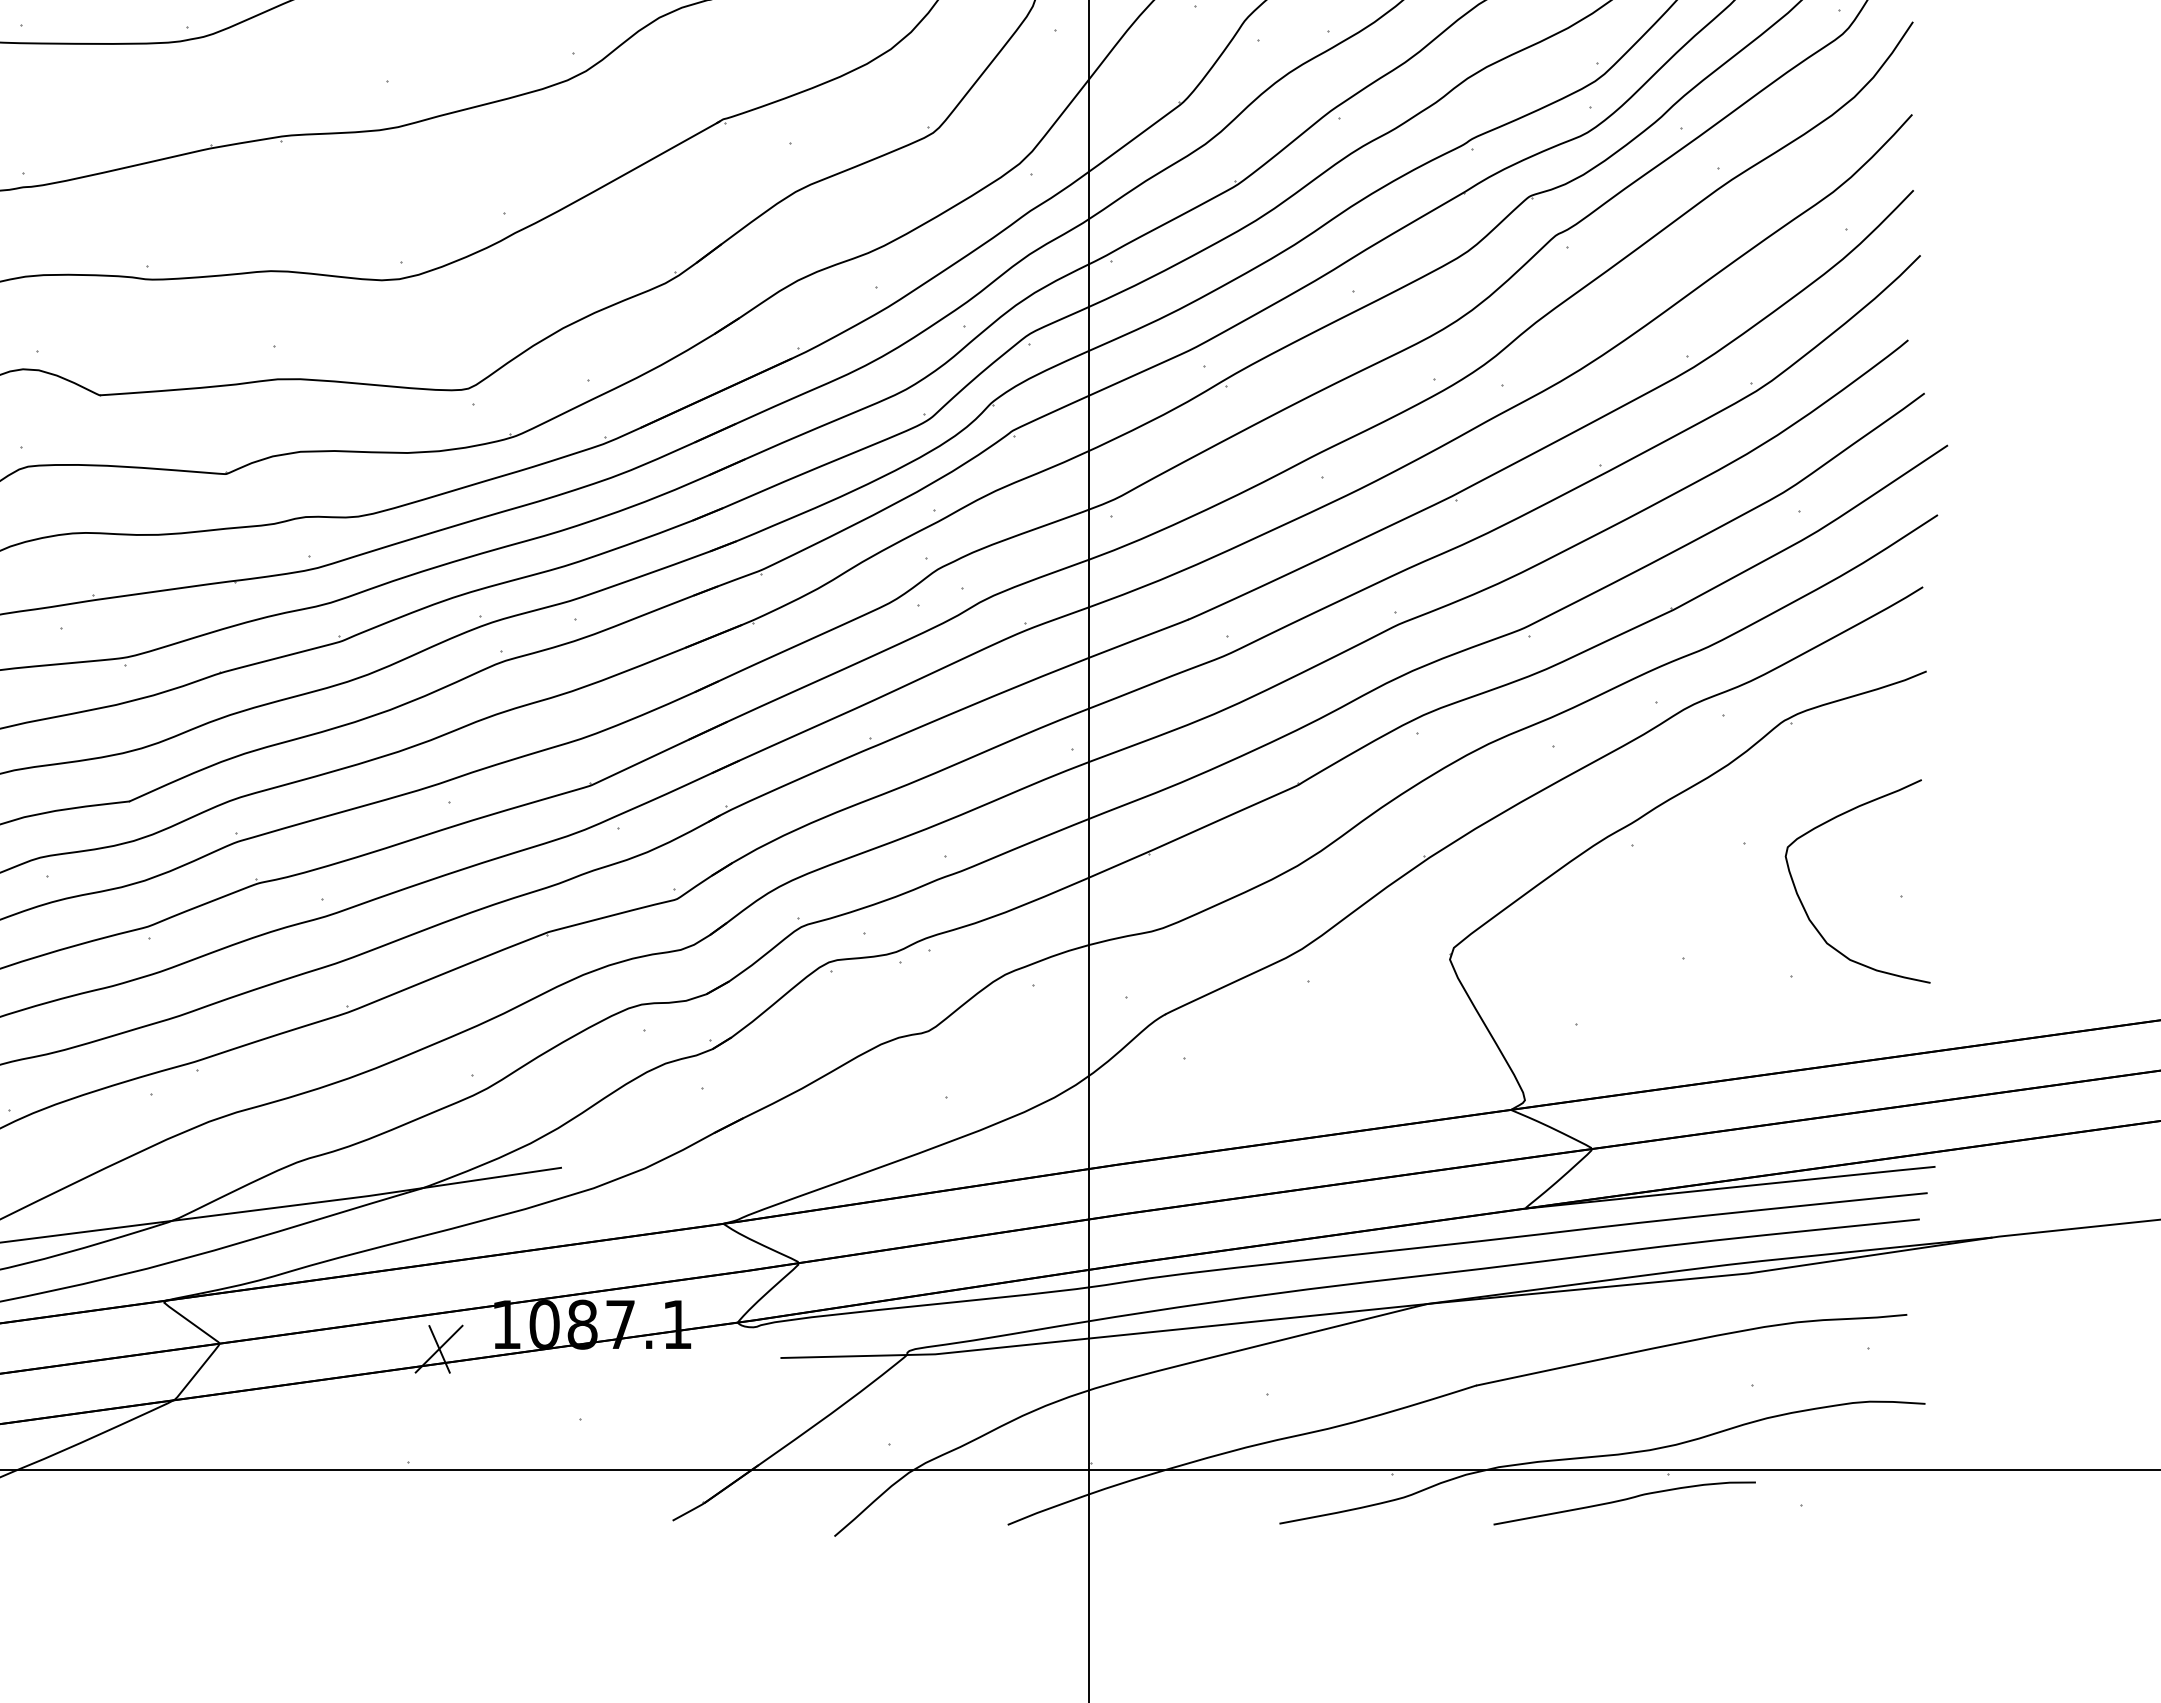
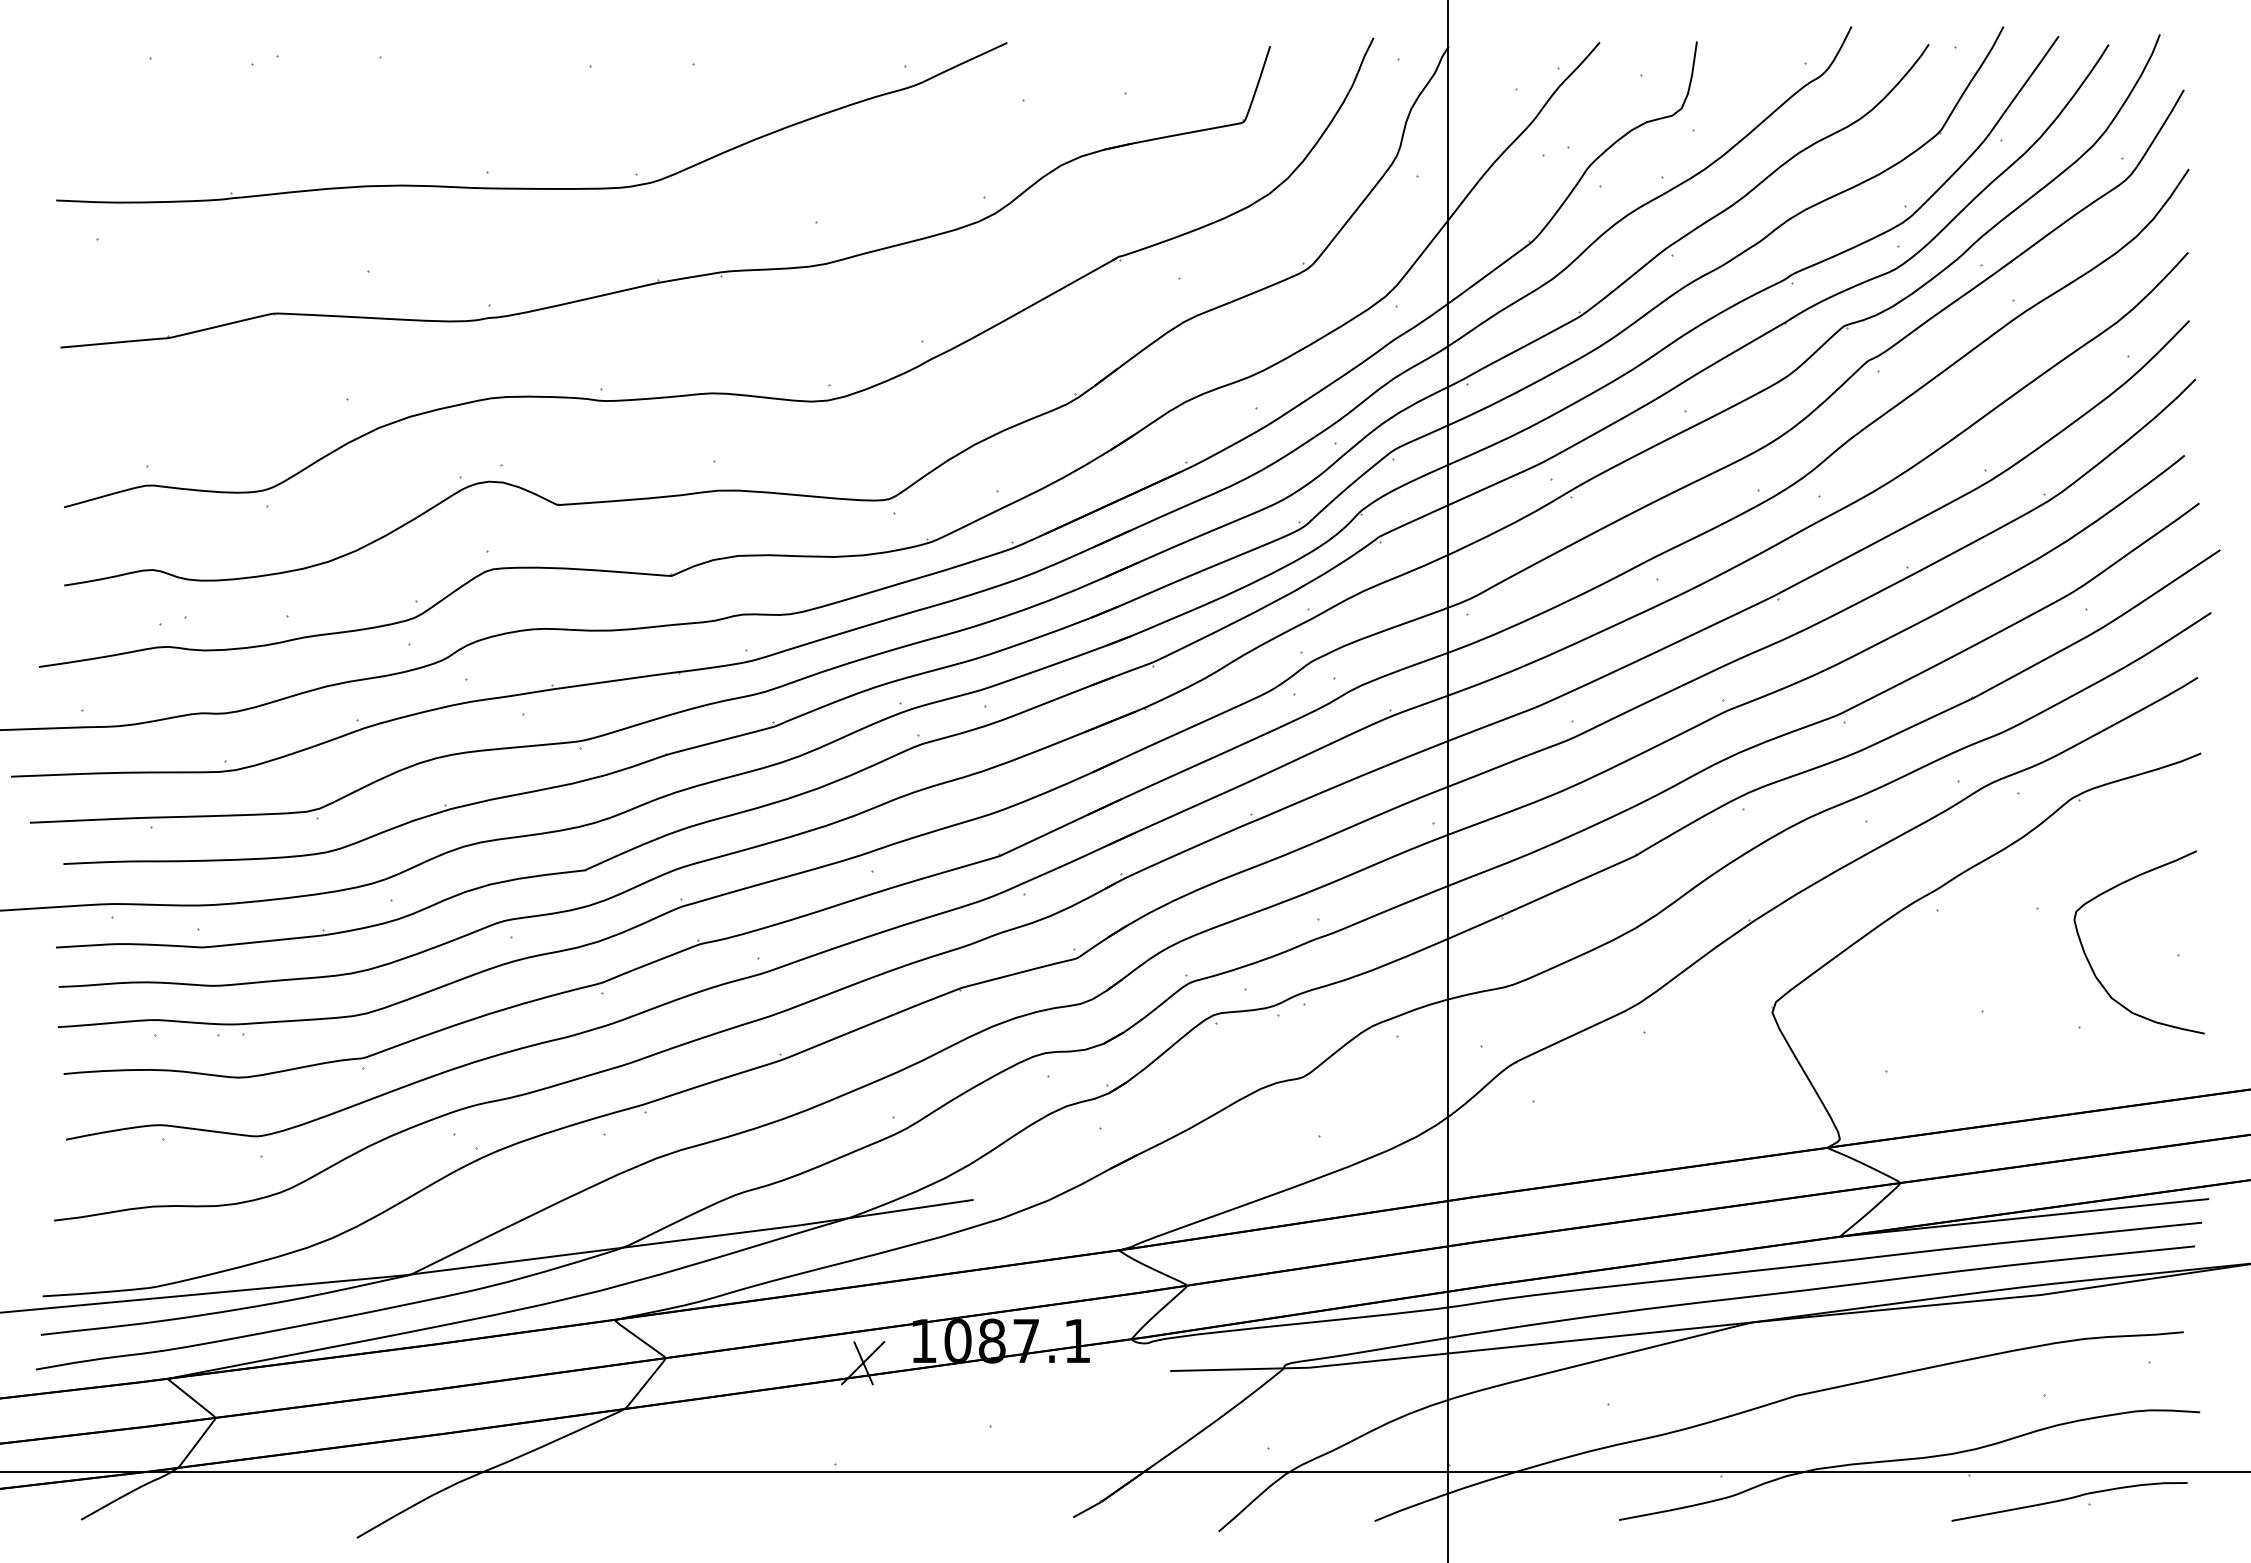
curve: (1624, 1500) -> (2069, 1499), moved

